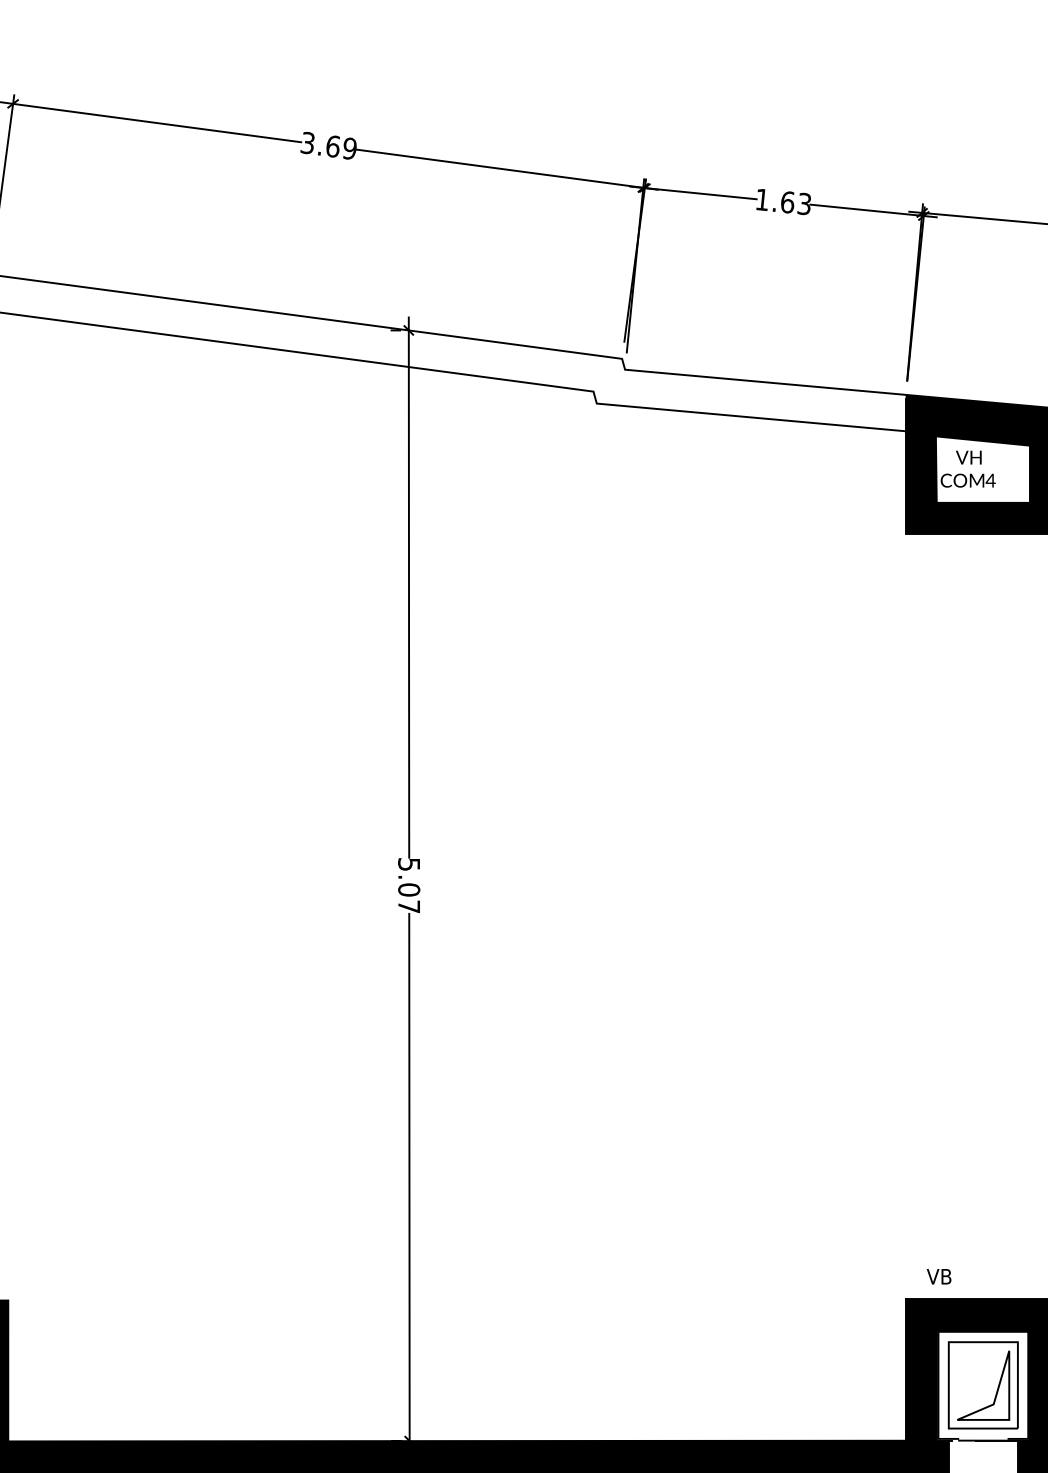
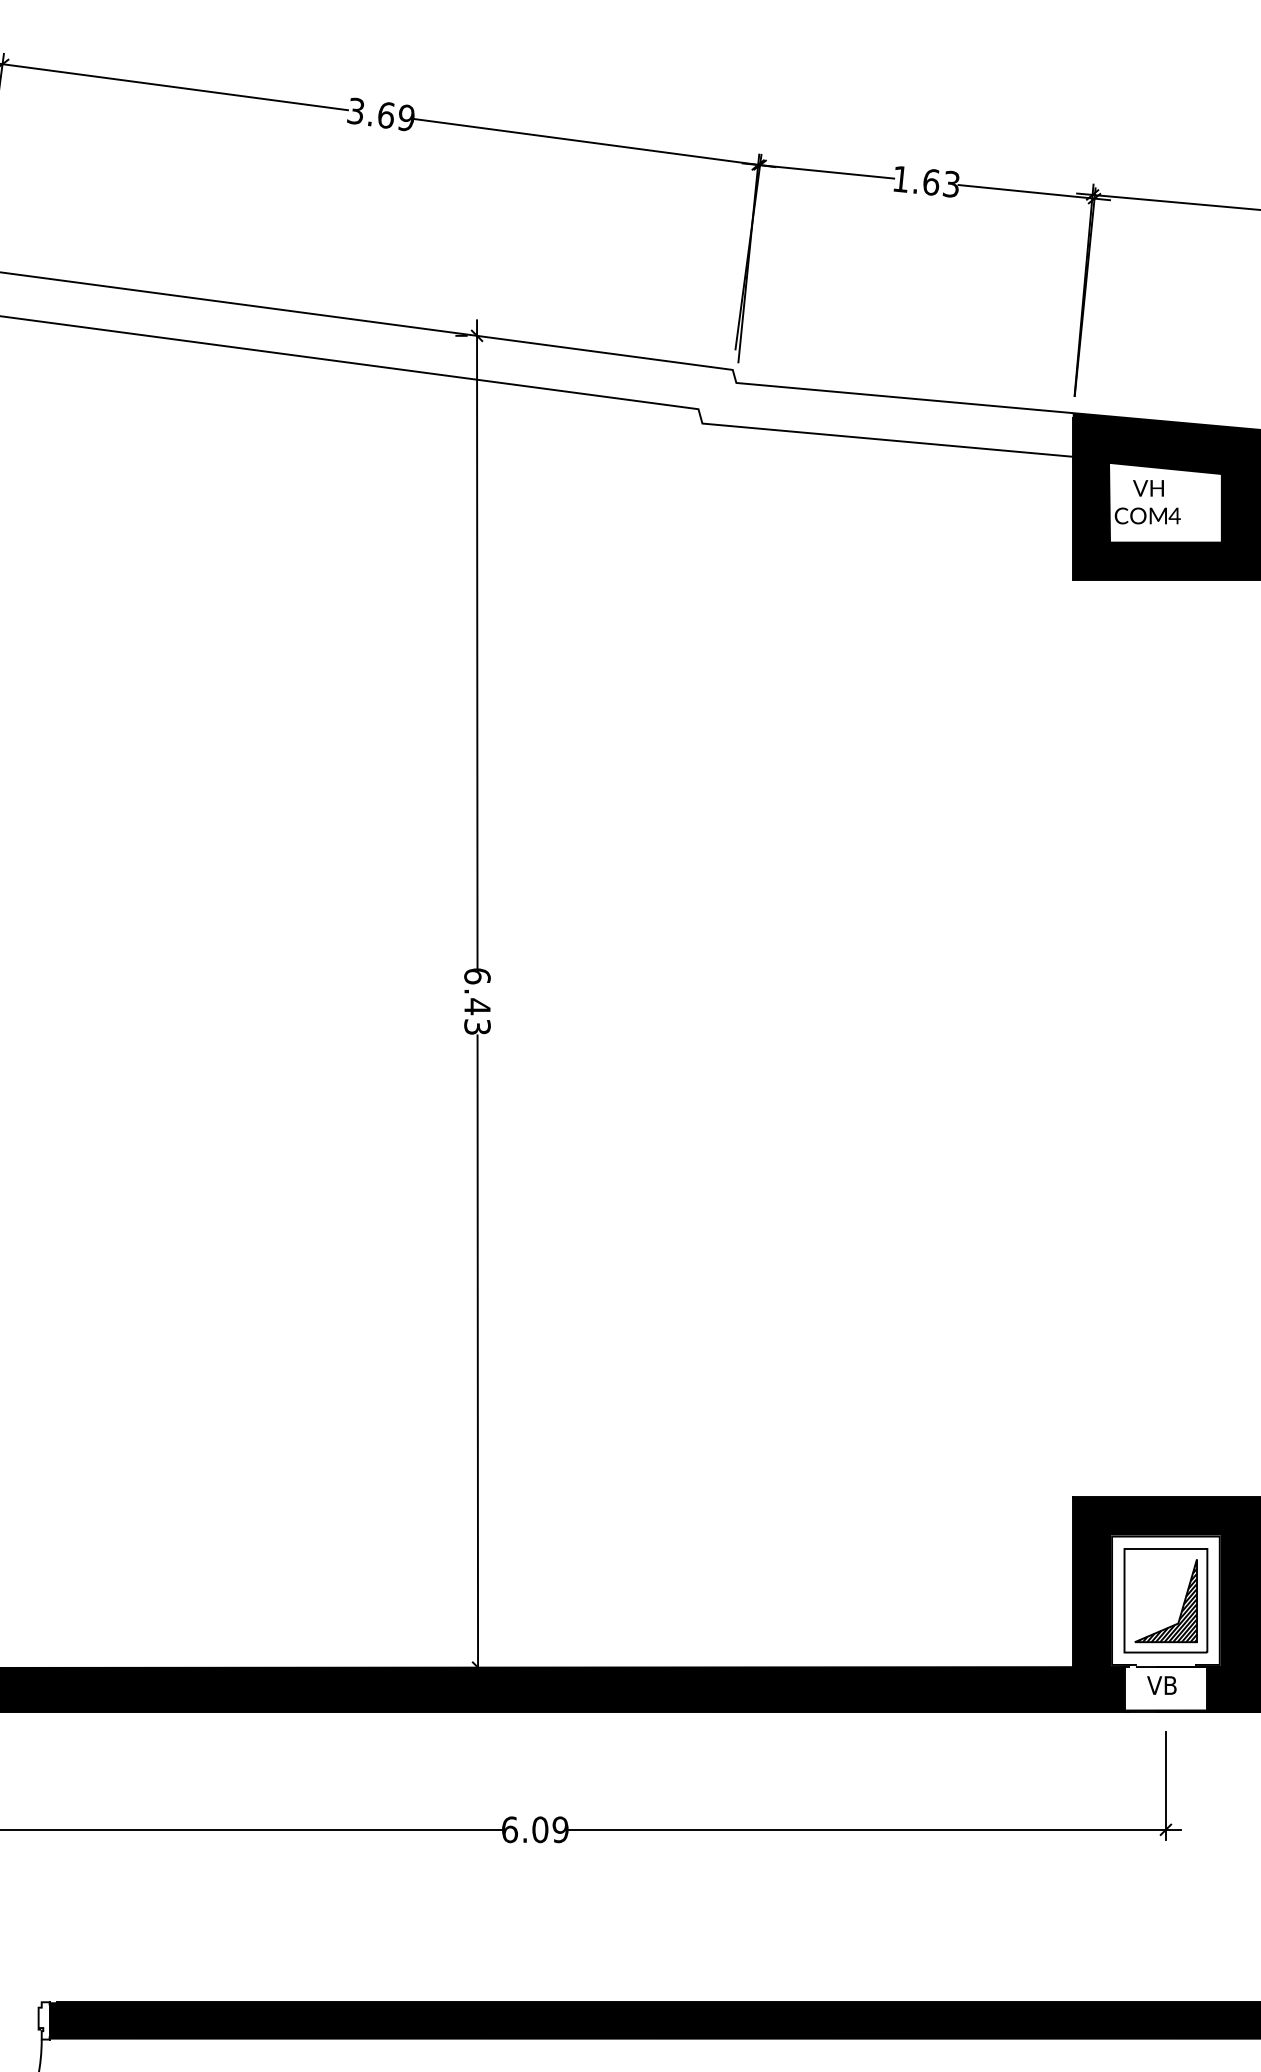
text: (409, 885) -> (477, 1001), 5.07 -> 6.43
text: (938, 1276) -> (1161, 1685), moved
hatch: (984, 1386) -> (1167, 1602), added

